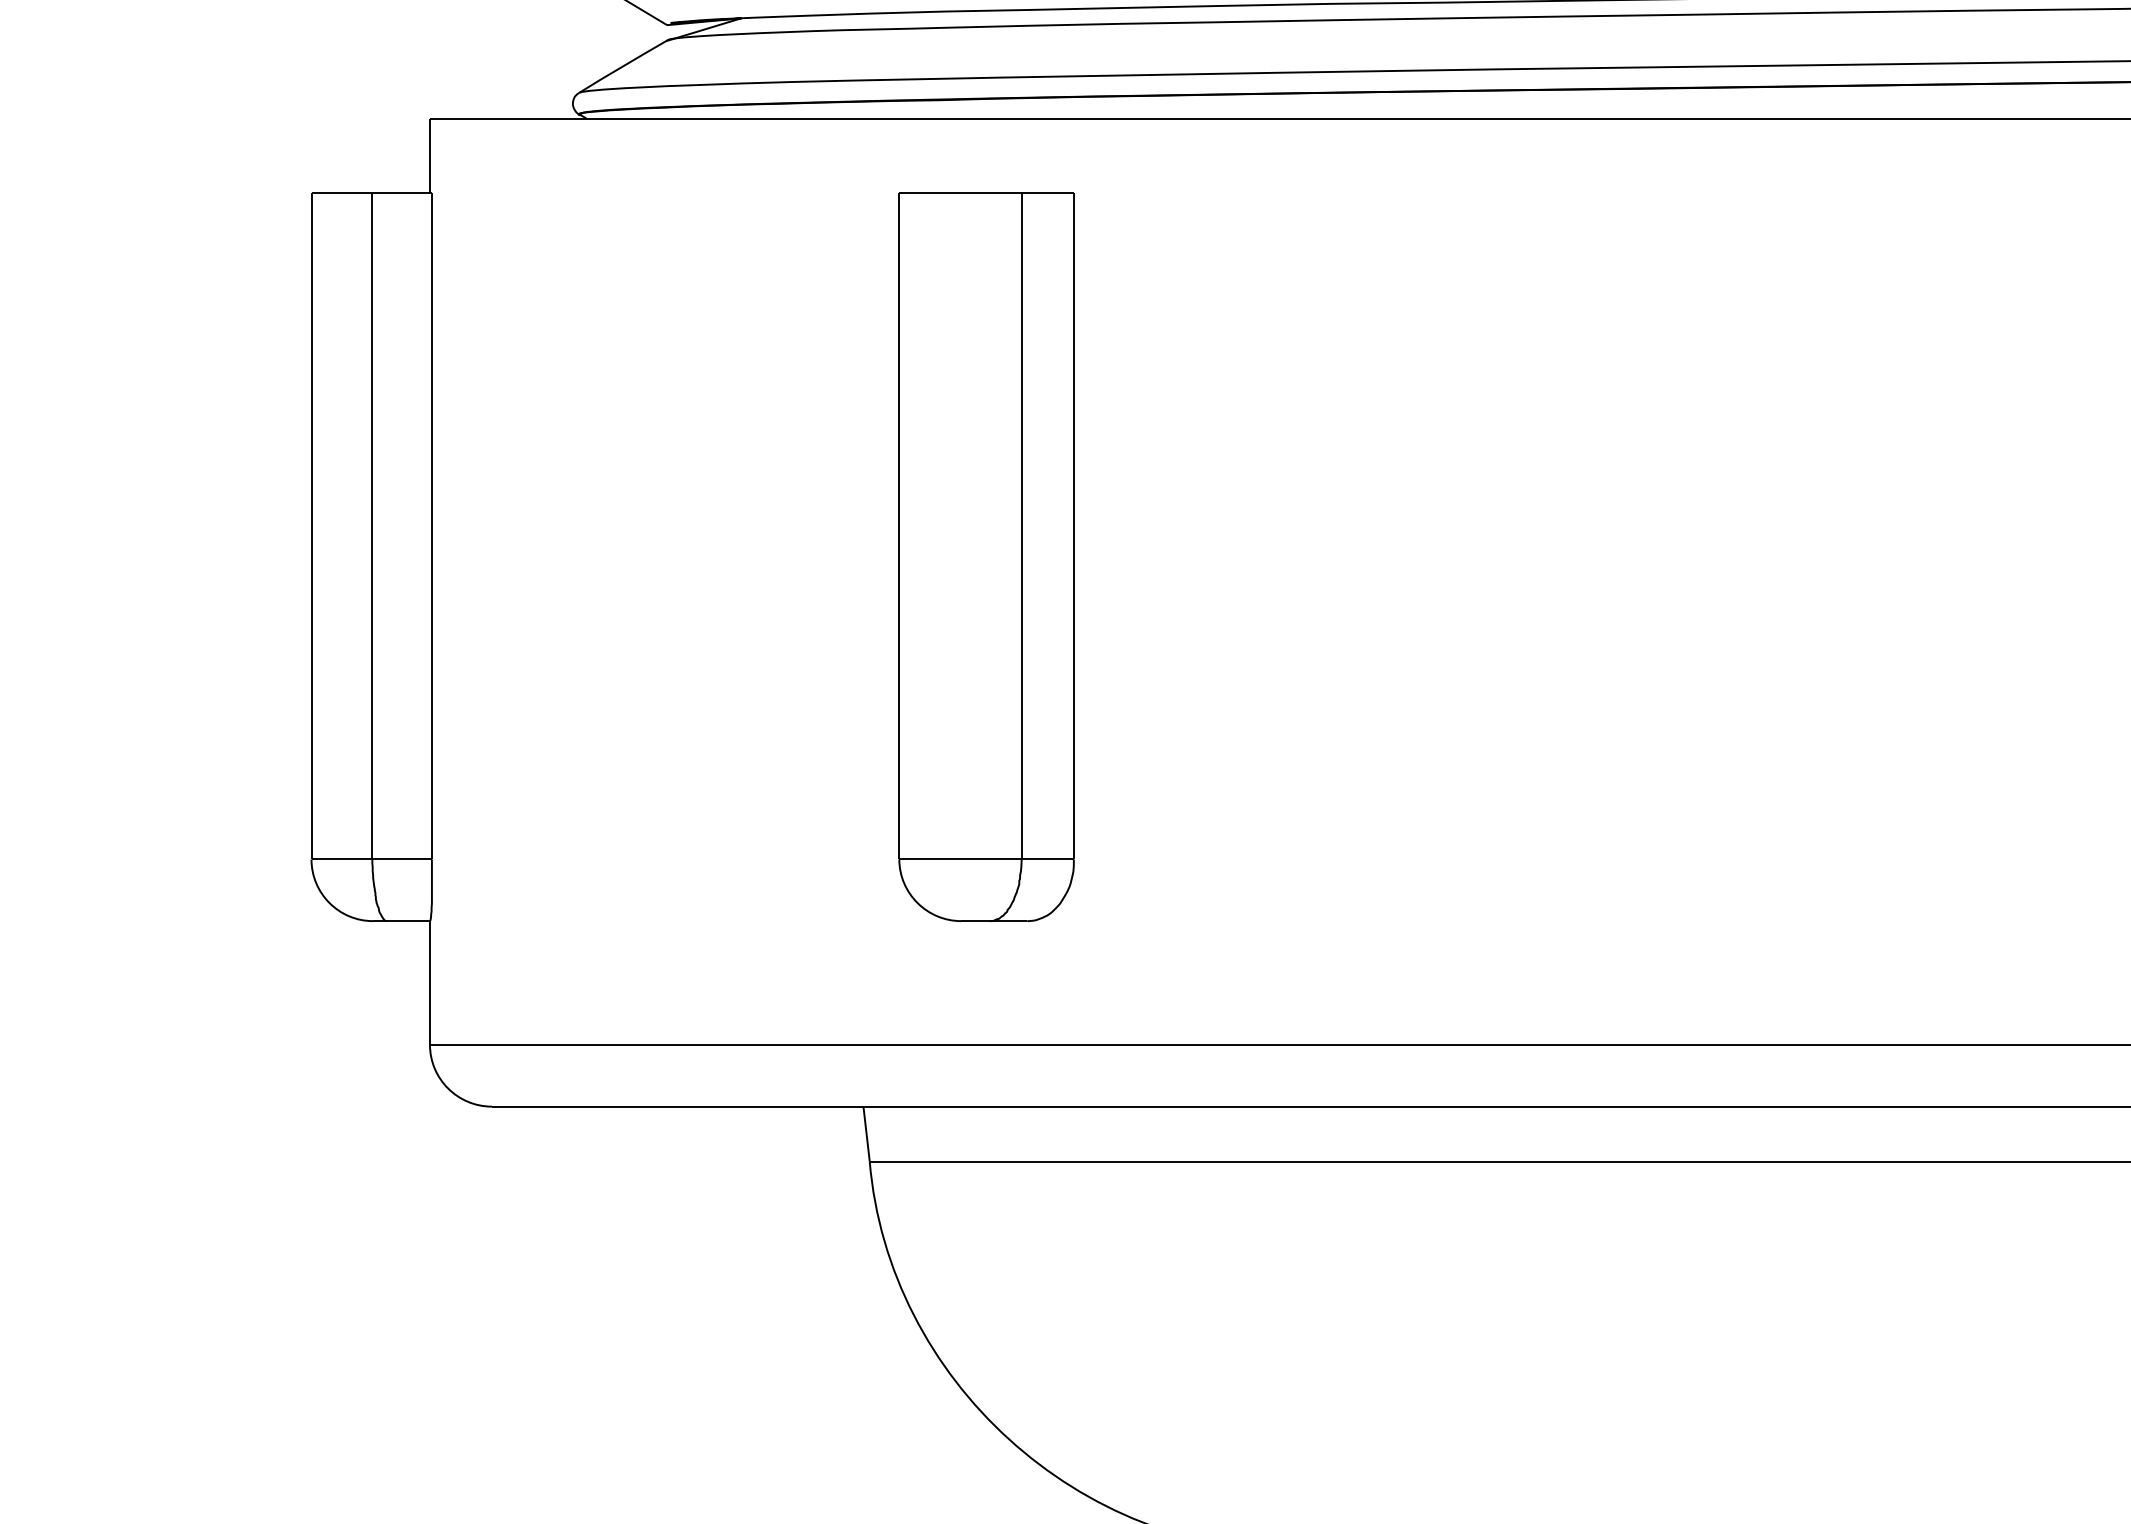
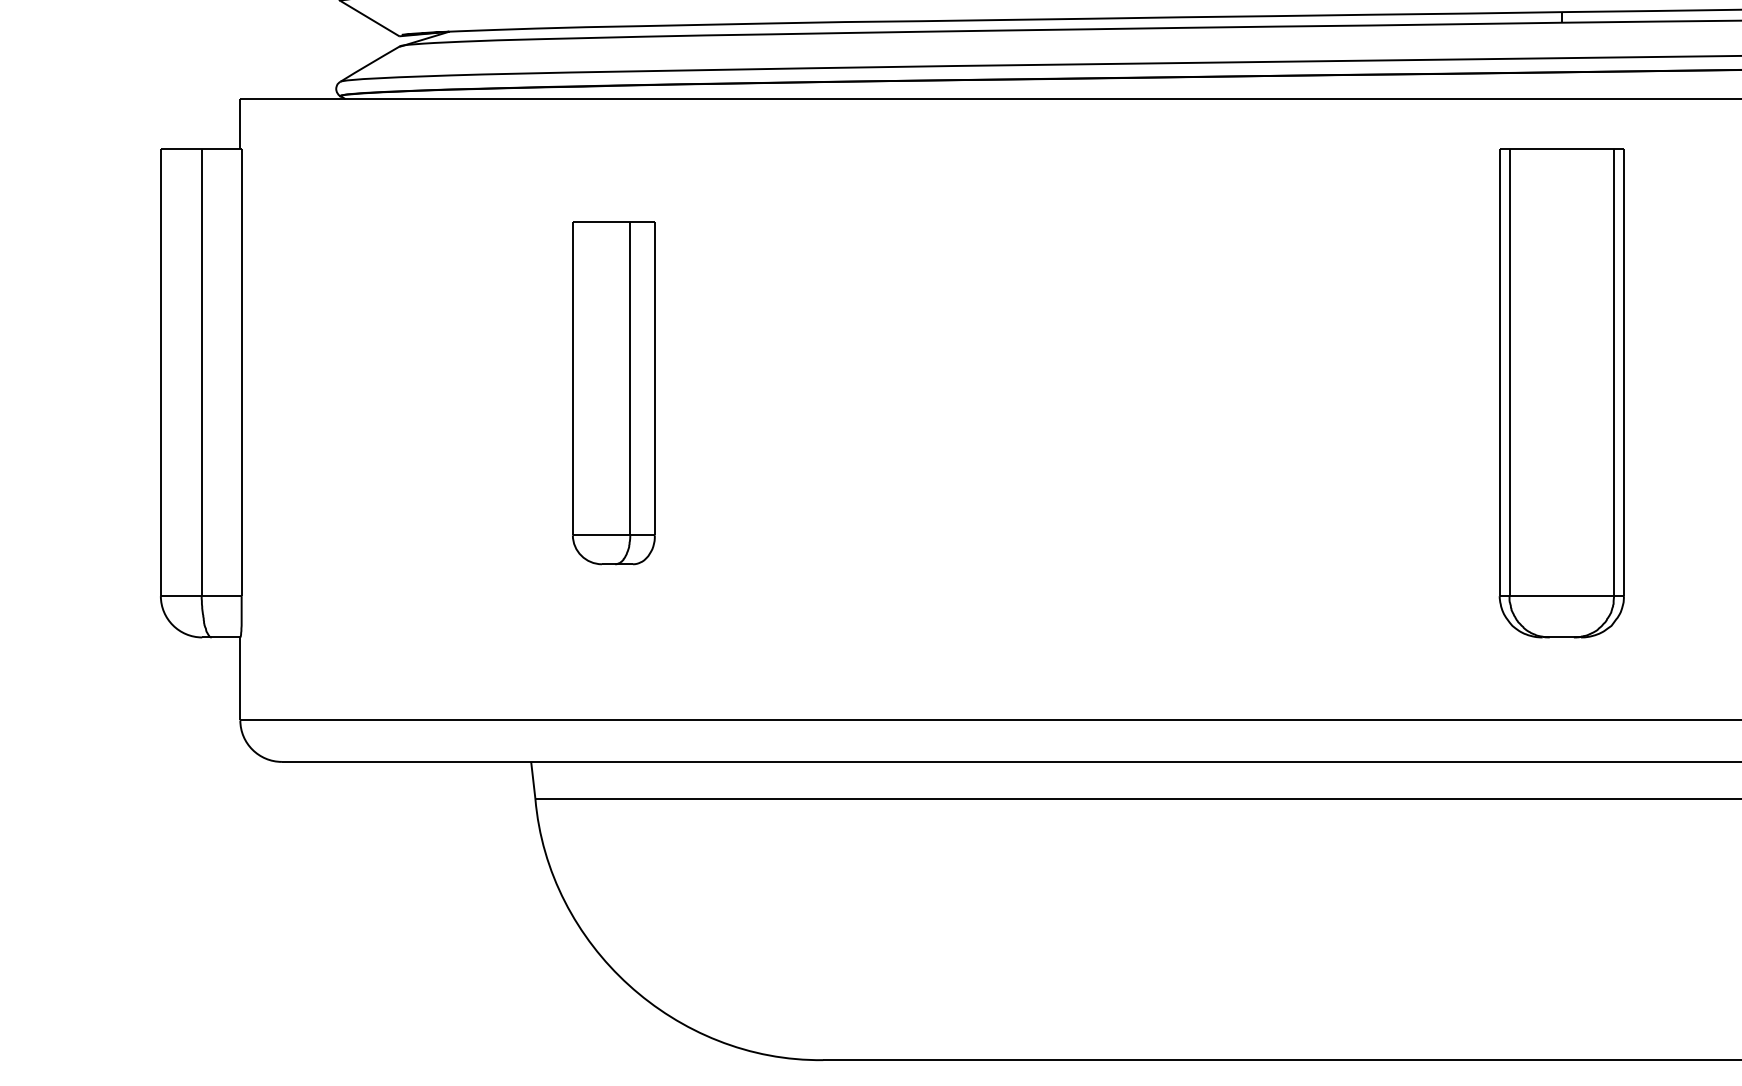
part: (986, 557) -> (613, 393), size x0.7

